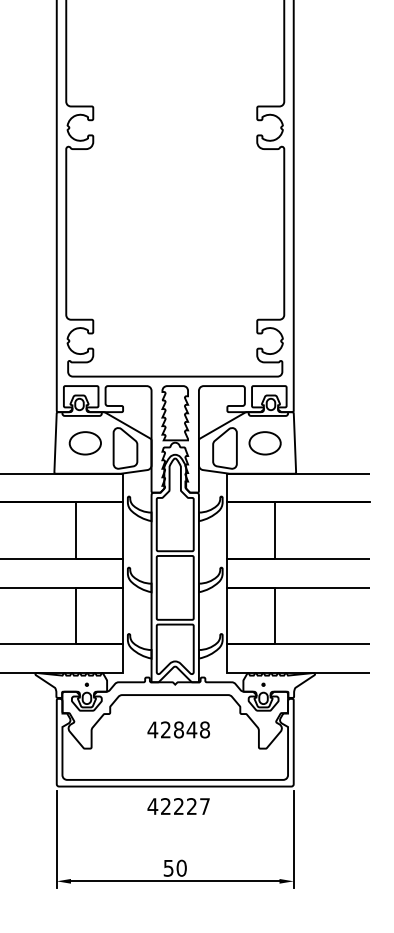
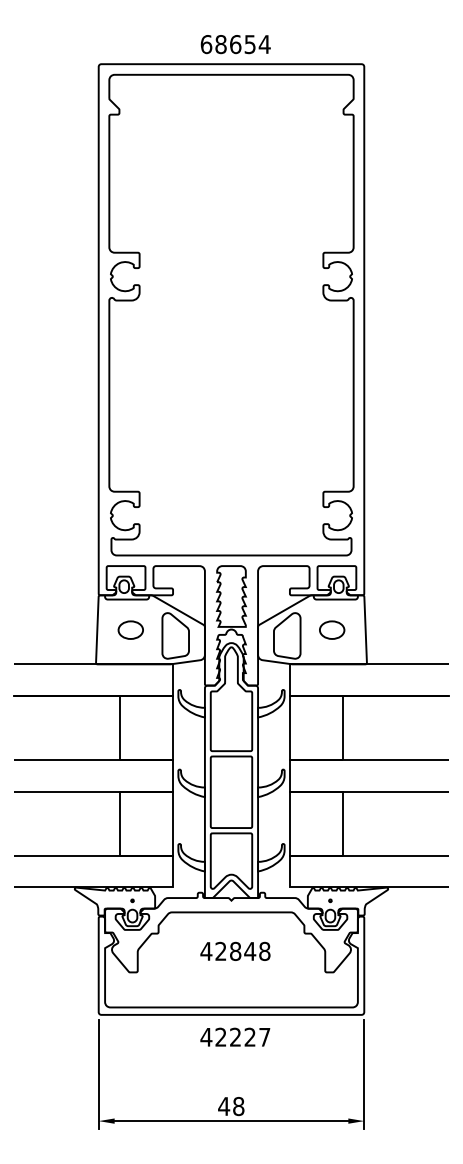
part: (85, 442) -> (130, 629), size x0.7
part: (264, 442) -> (331, 629), size x0.7
text: (175, 868) -> (231, 1106), 50 -> 48

